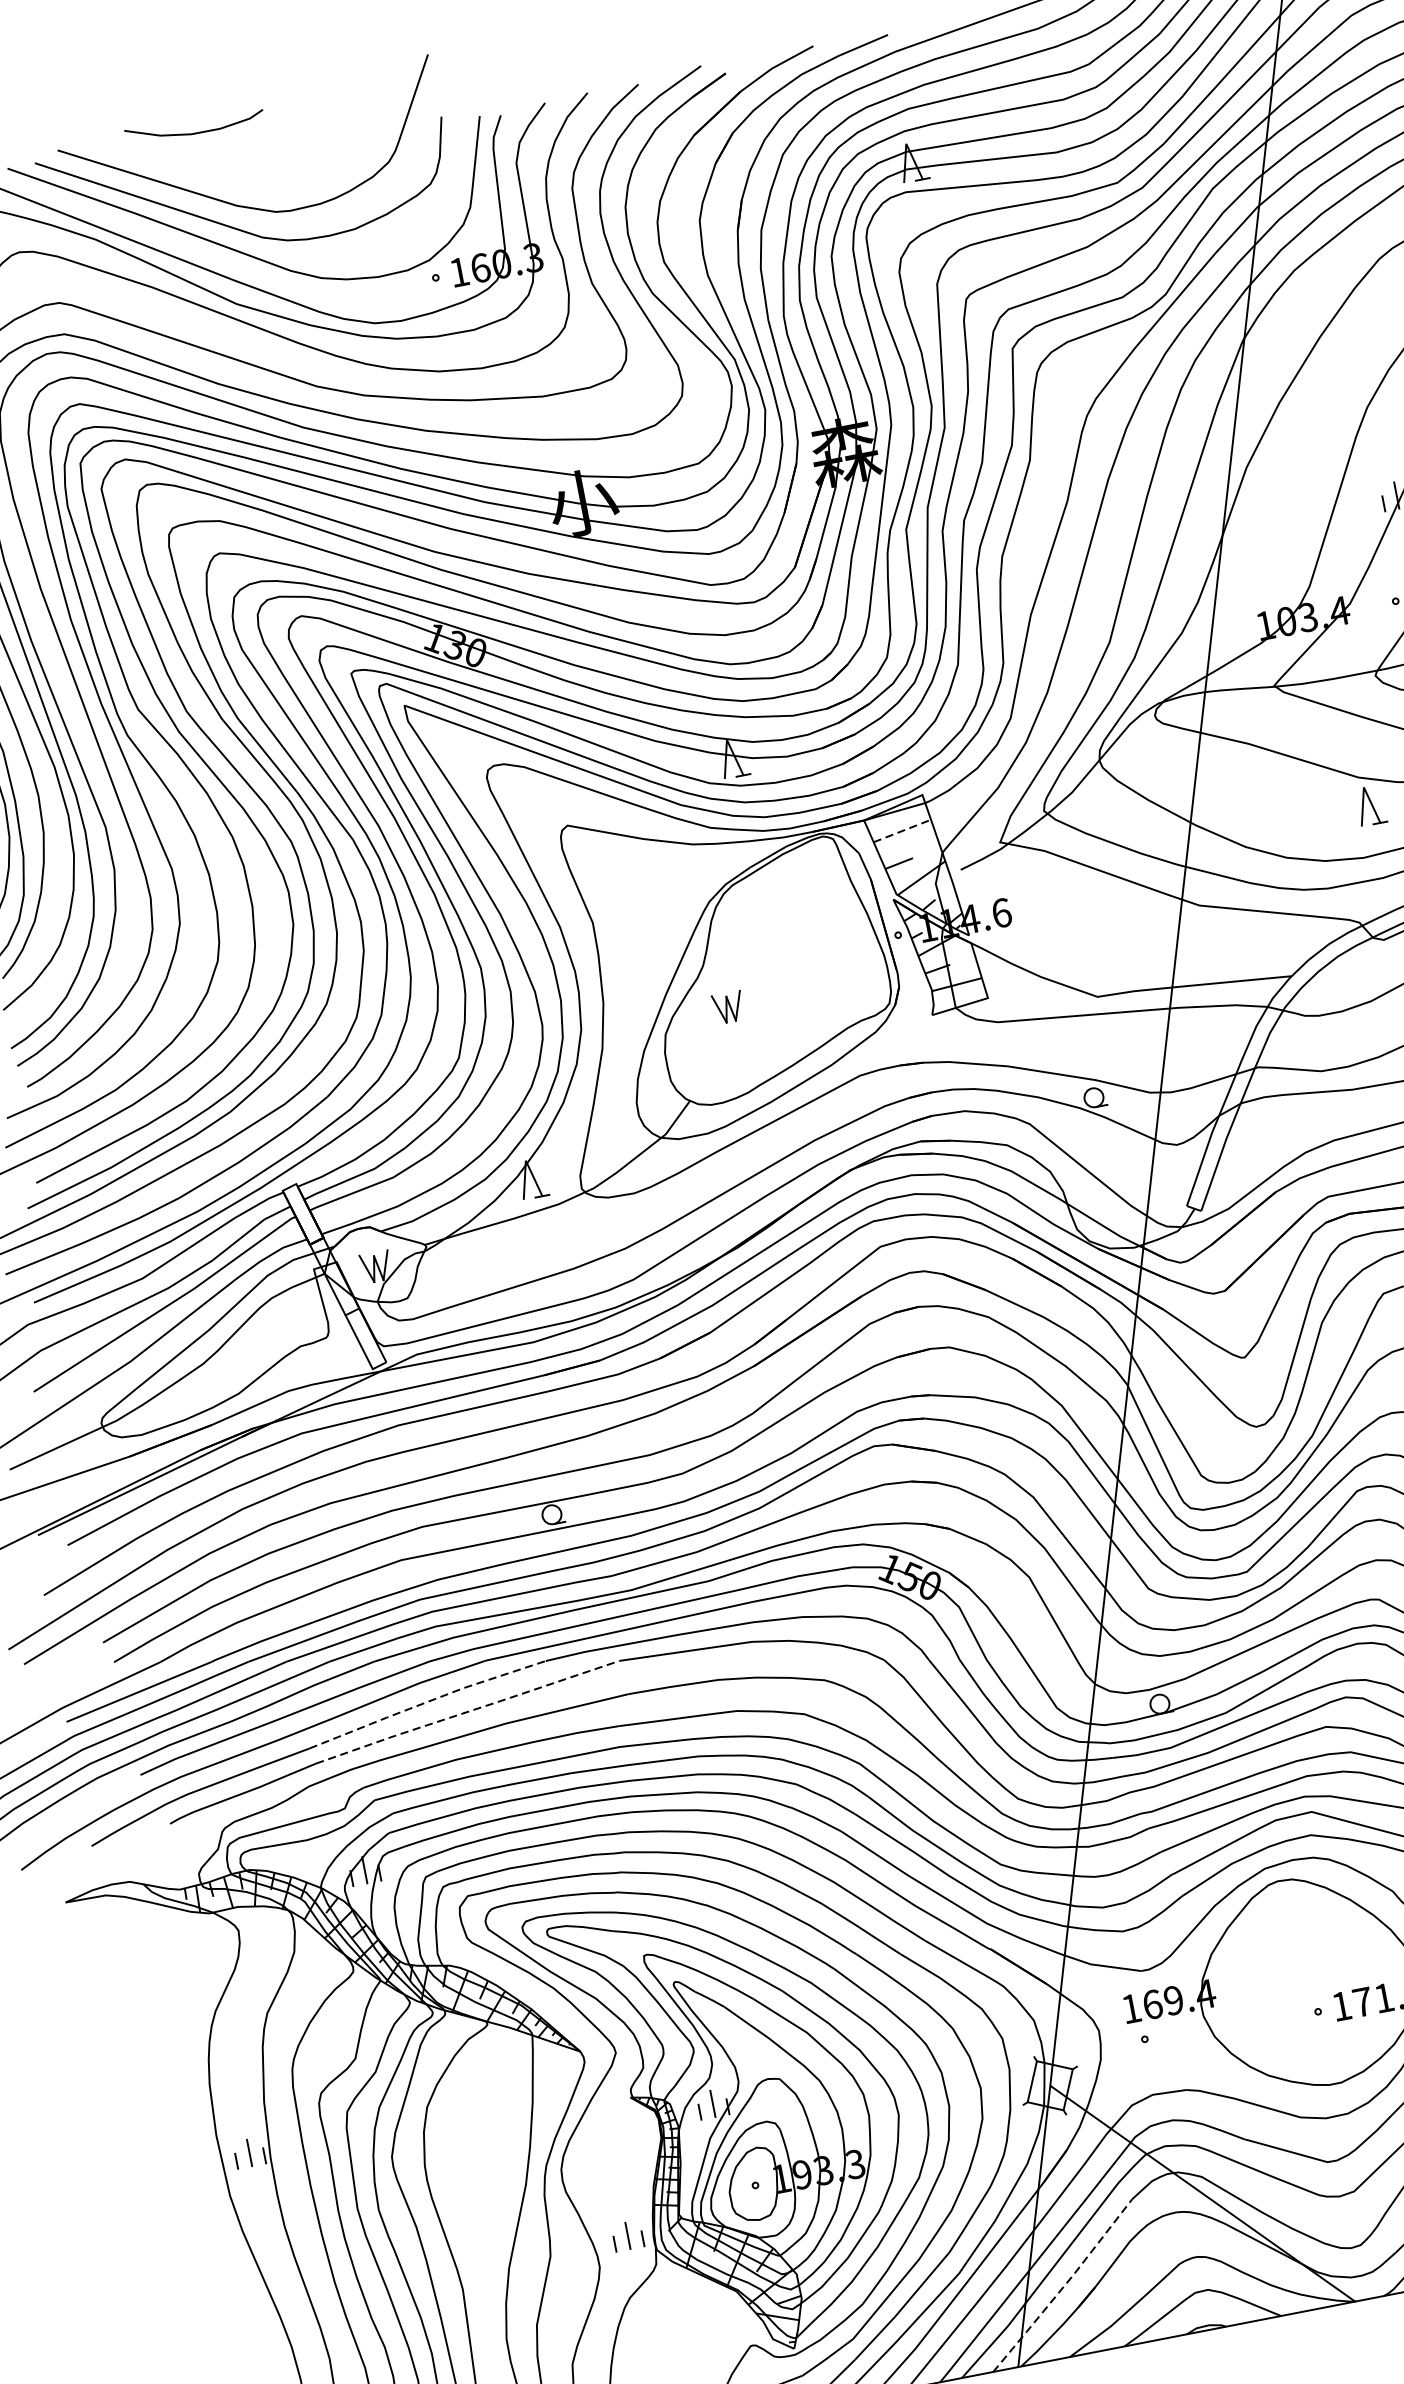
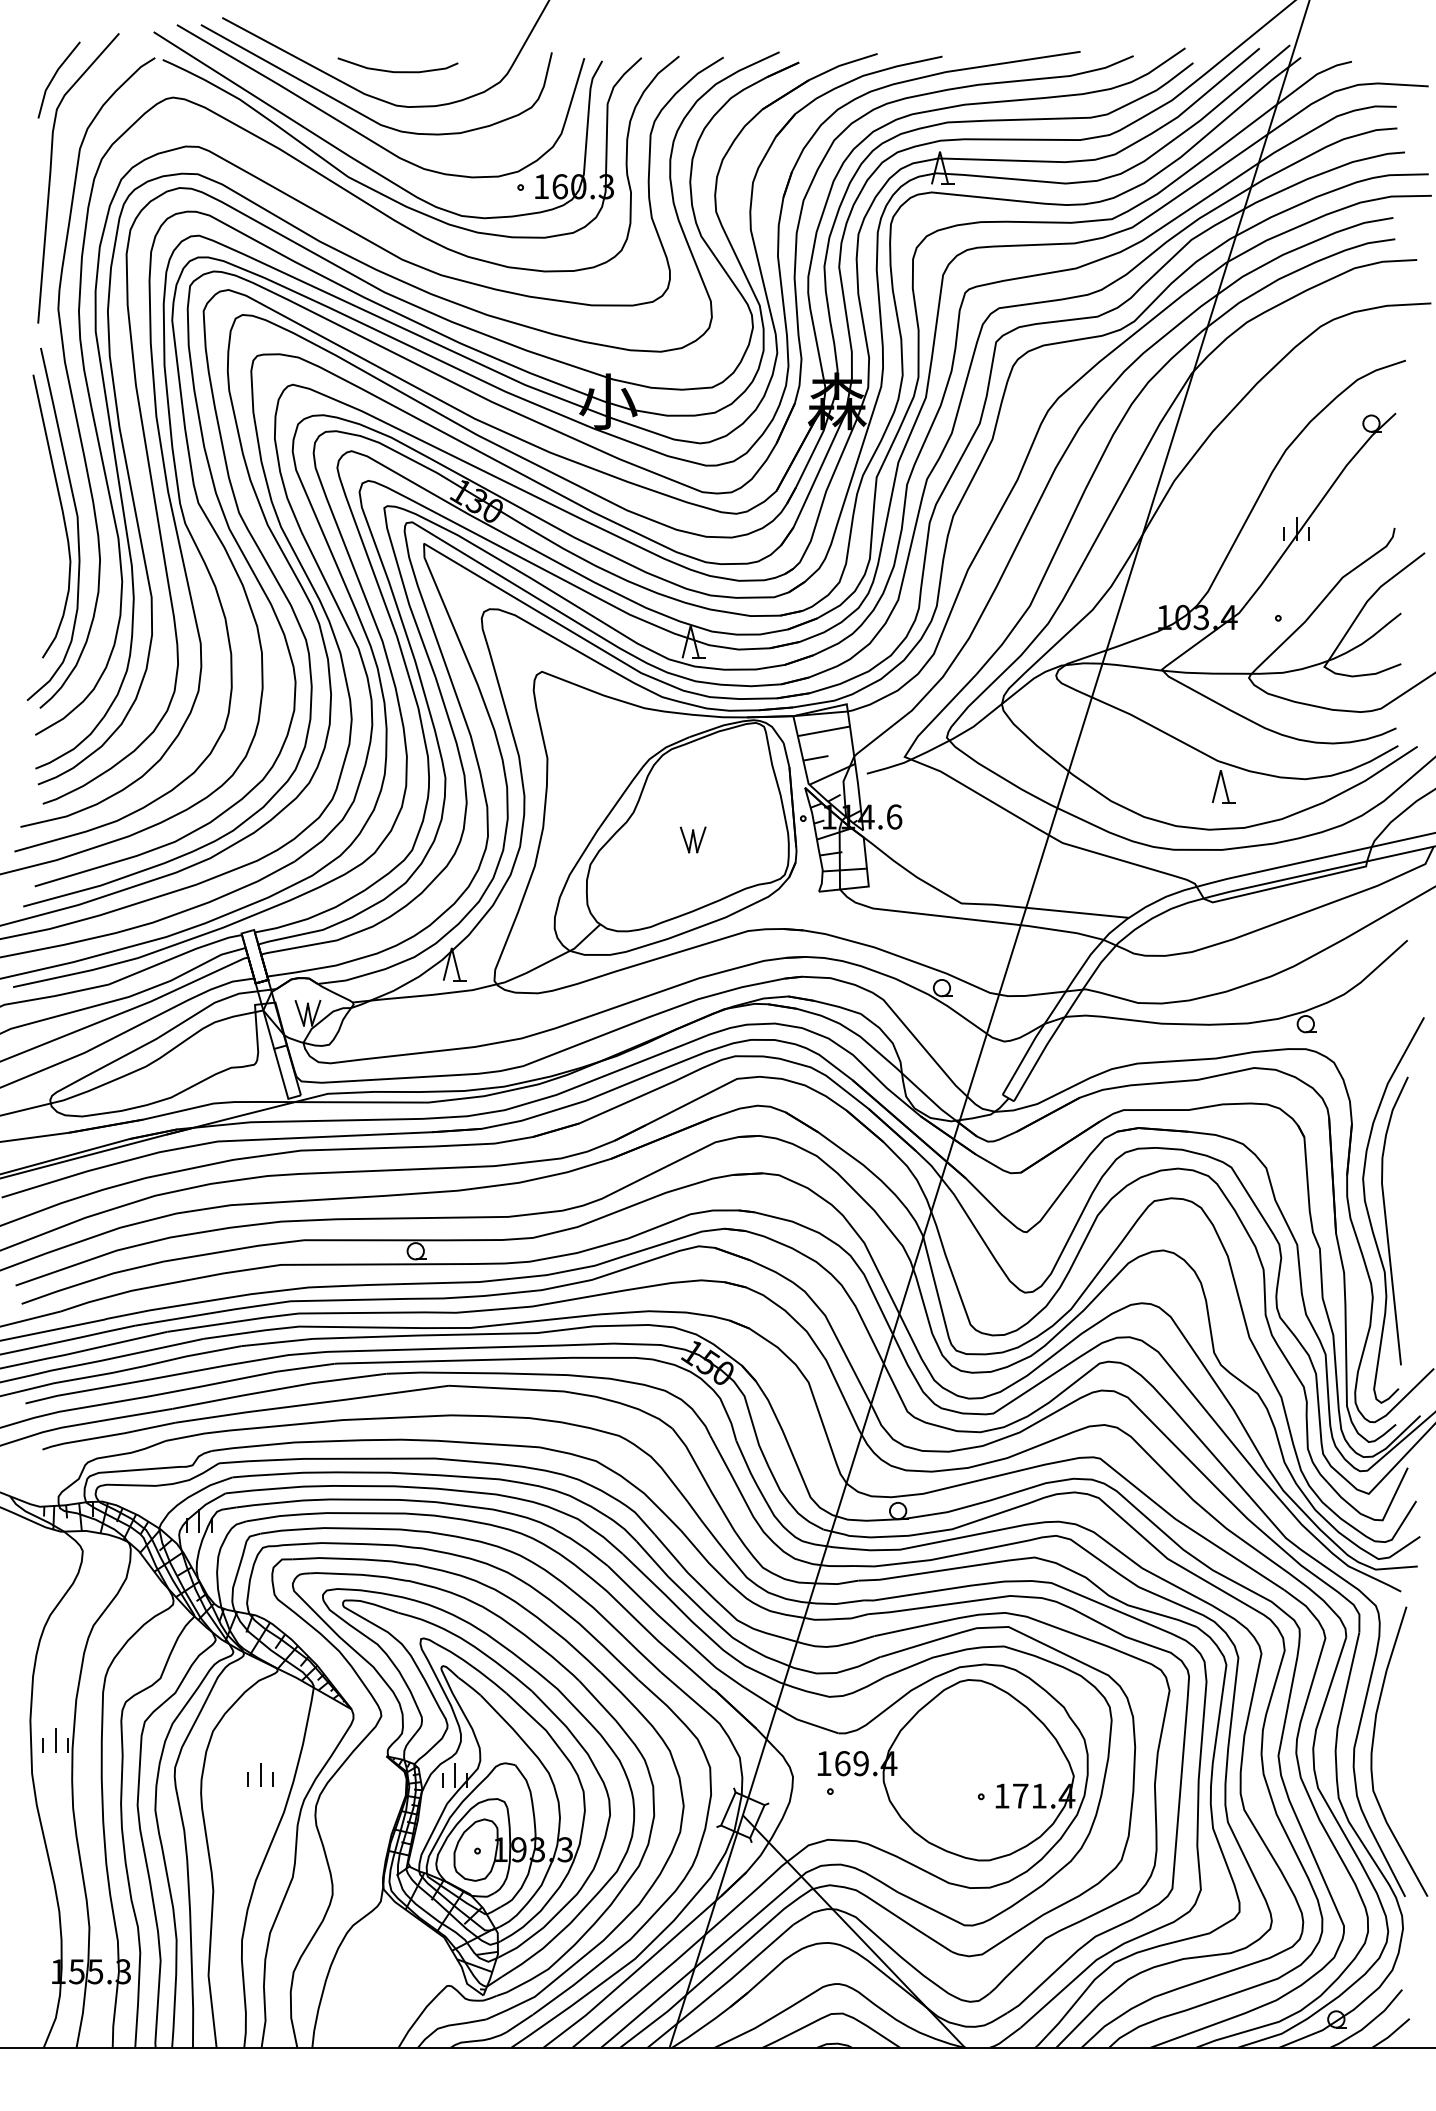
curve: (195, 132) -> (397, 71), moved
line: (903, 831) -> (824, 731), dashed -> solid
part: (727, 1007) -> (692, 839), moved
line: (427, 1702) -> (279, 1389), dashed -> solid
line: (467, 1711) -> (312, 1403), dashed -> solid
part: (627, 2235) -> (260, 1774), moved
line: (1064, 2286) -> (721, 1987), dashed -> solid

